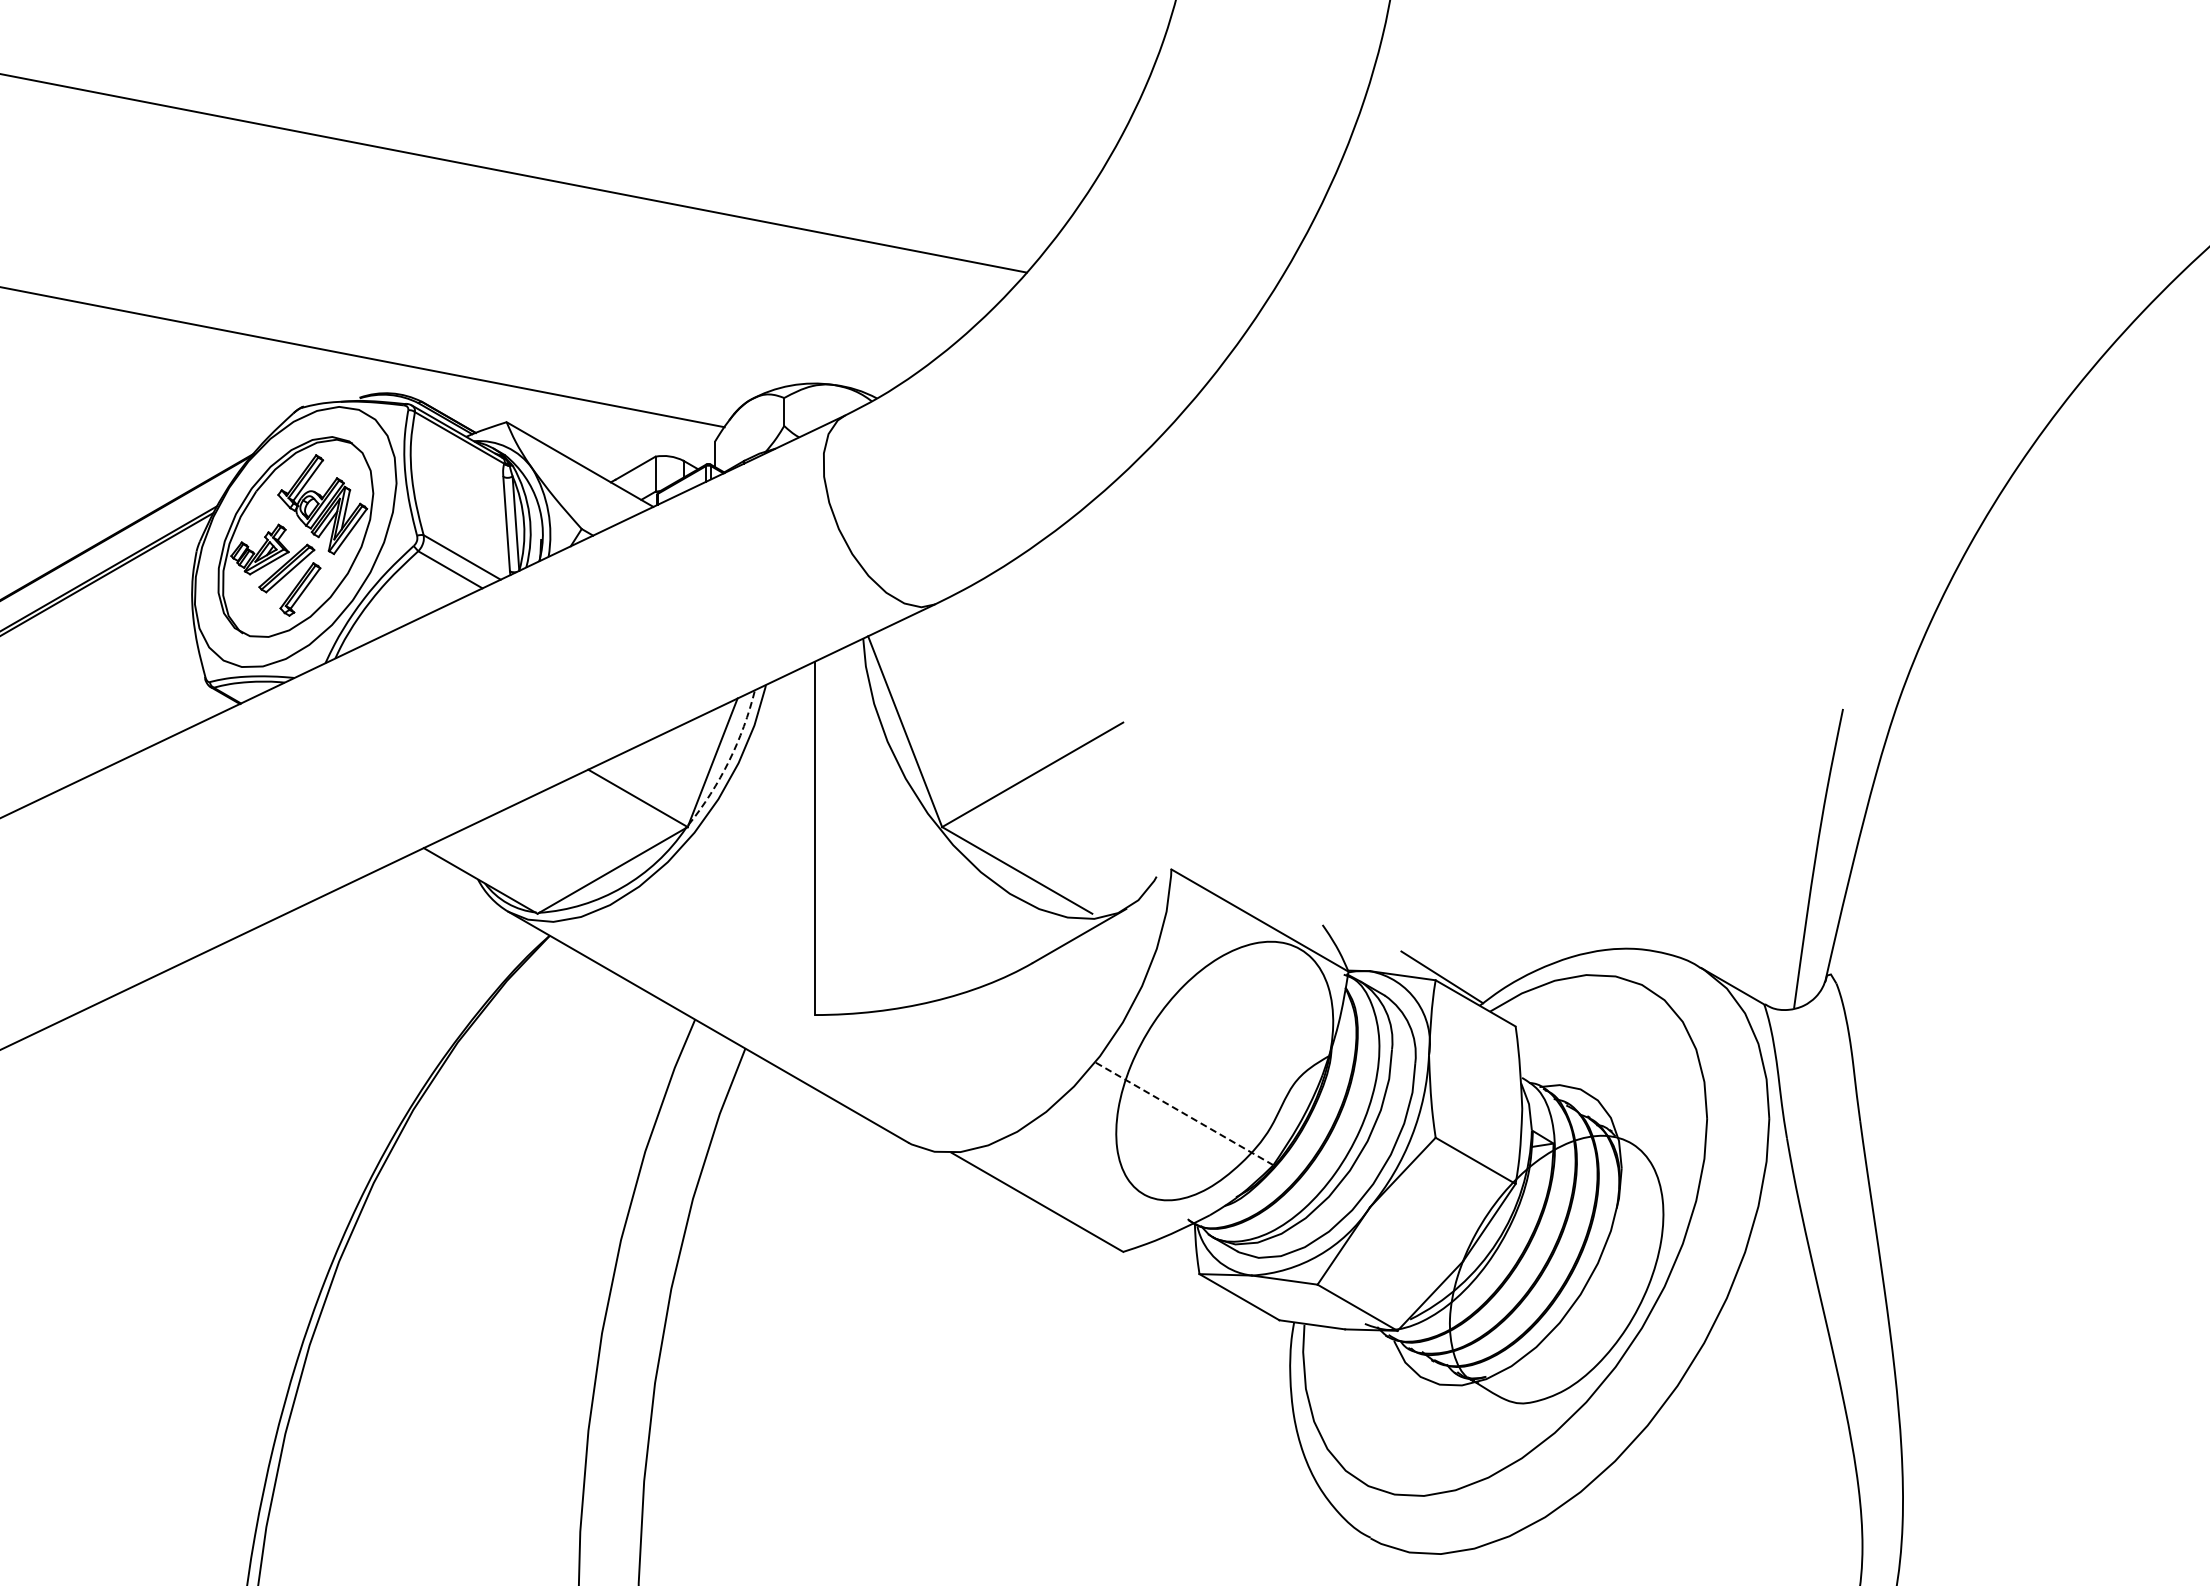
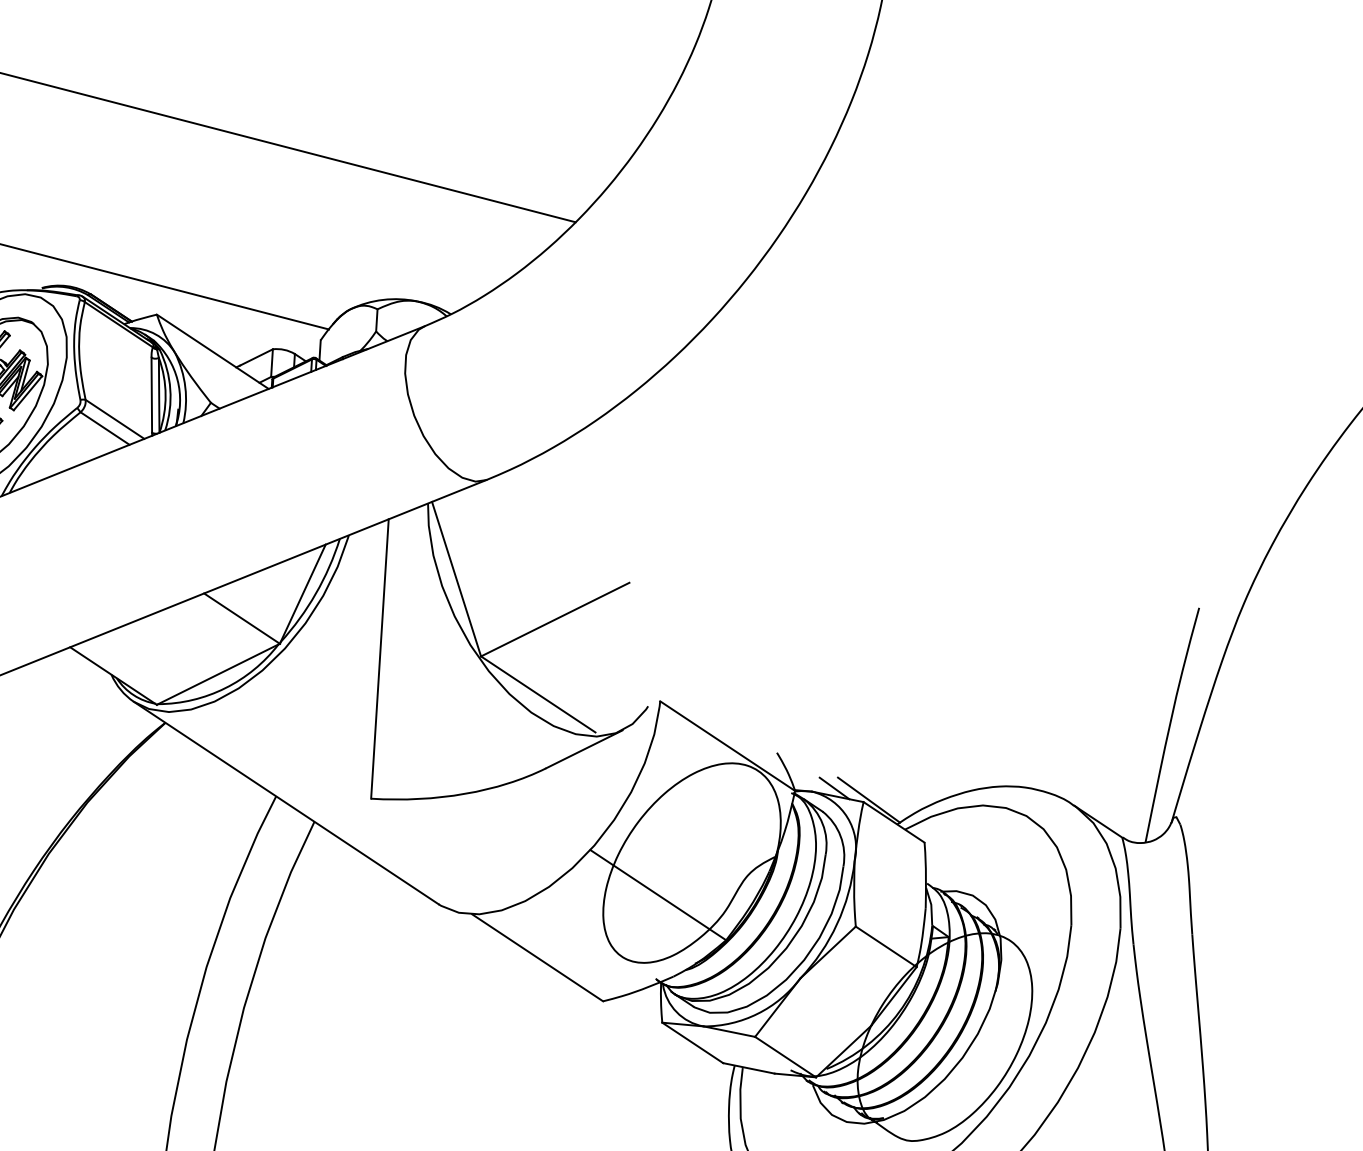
arc: (729, 761) -> (316, 593), dashed -> solid
line: (1397, 965) -> (834, 788), added
line: (1184, 1113) -> (658, 894), dashed -> solid

